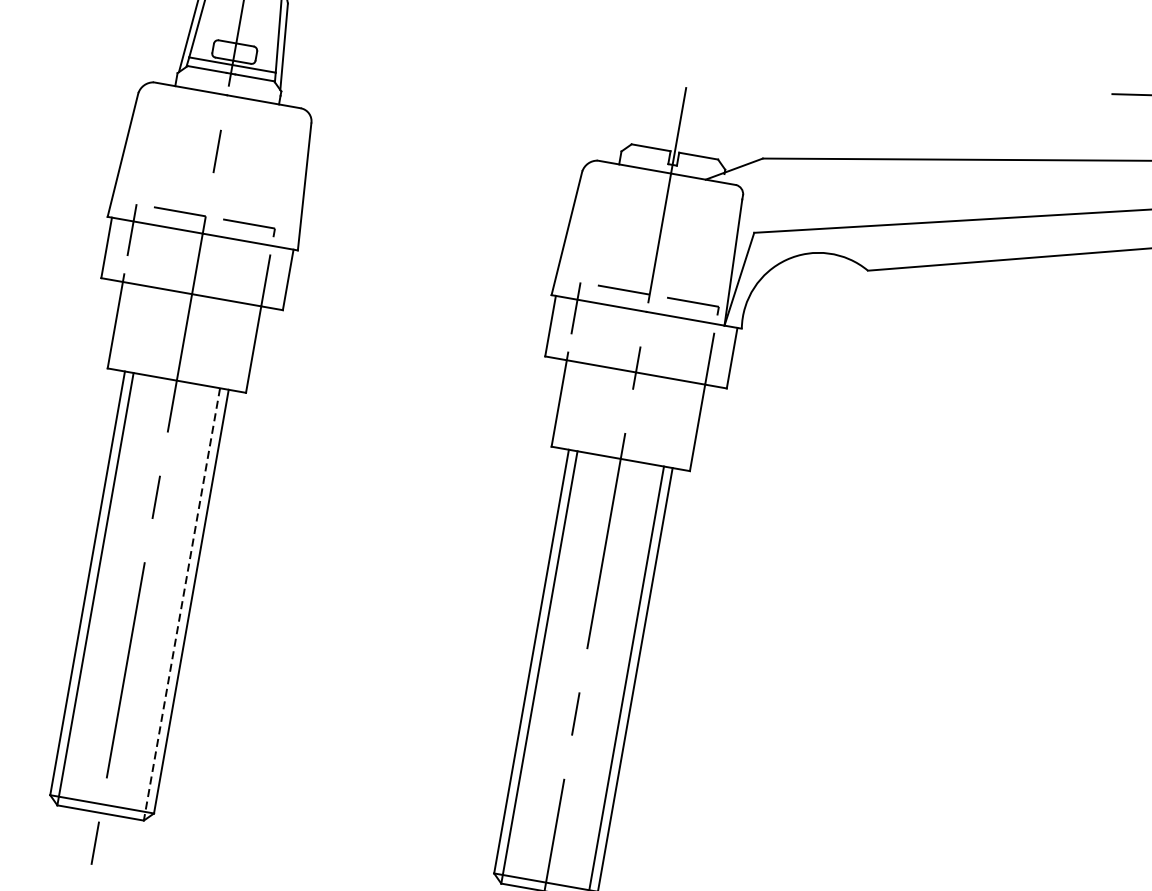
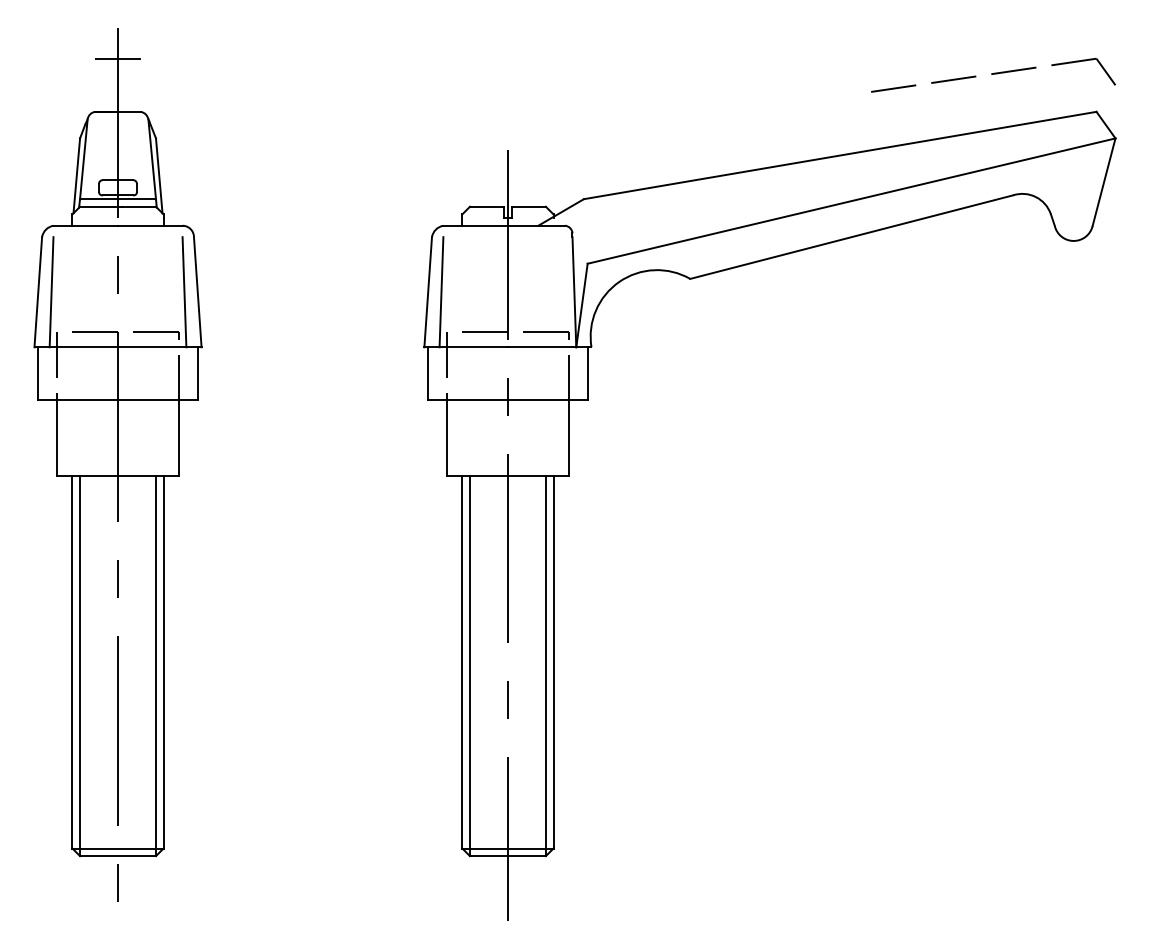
line: (138, 157) -> (51, 292), added
line: (289, 184) -> (184, 292), added
line: (582, 236) -> (441, 292), added
line: (182, 604) -> (156, 666), dashed -> solid

